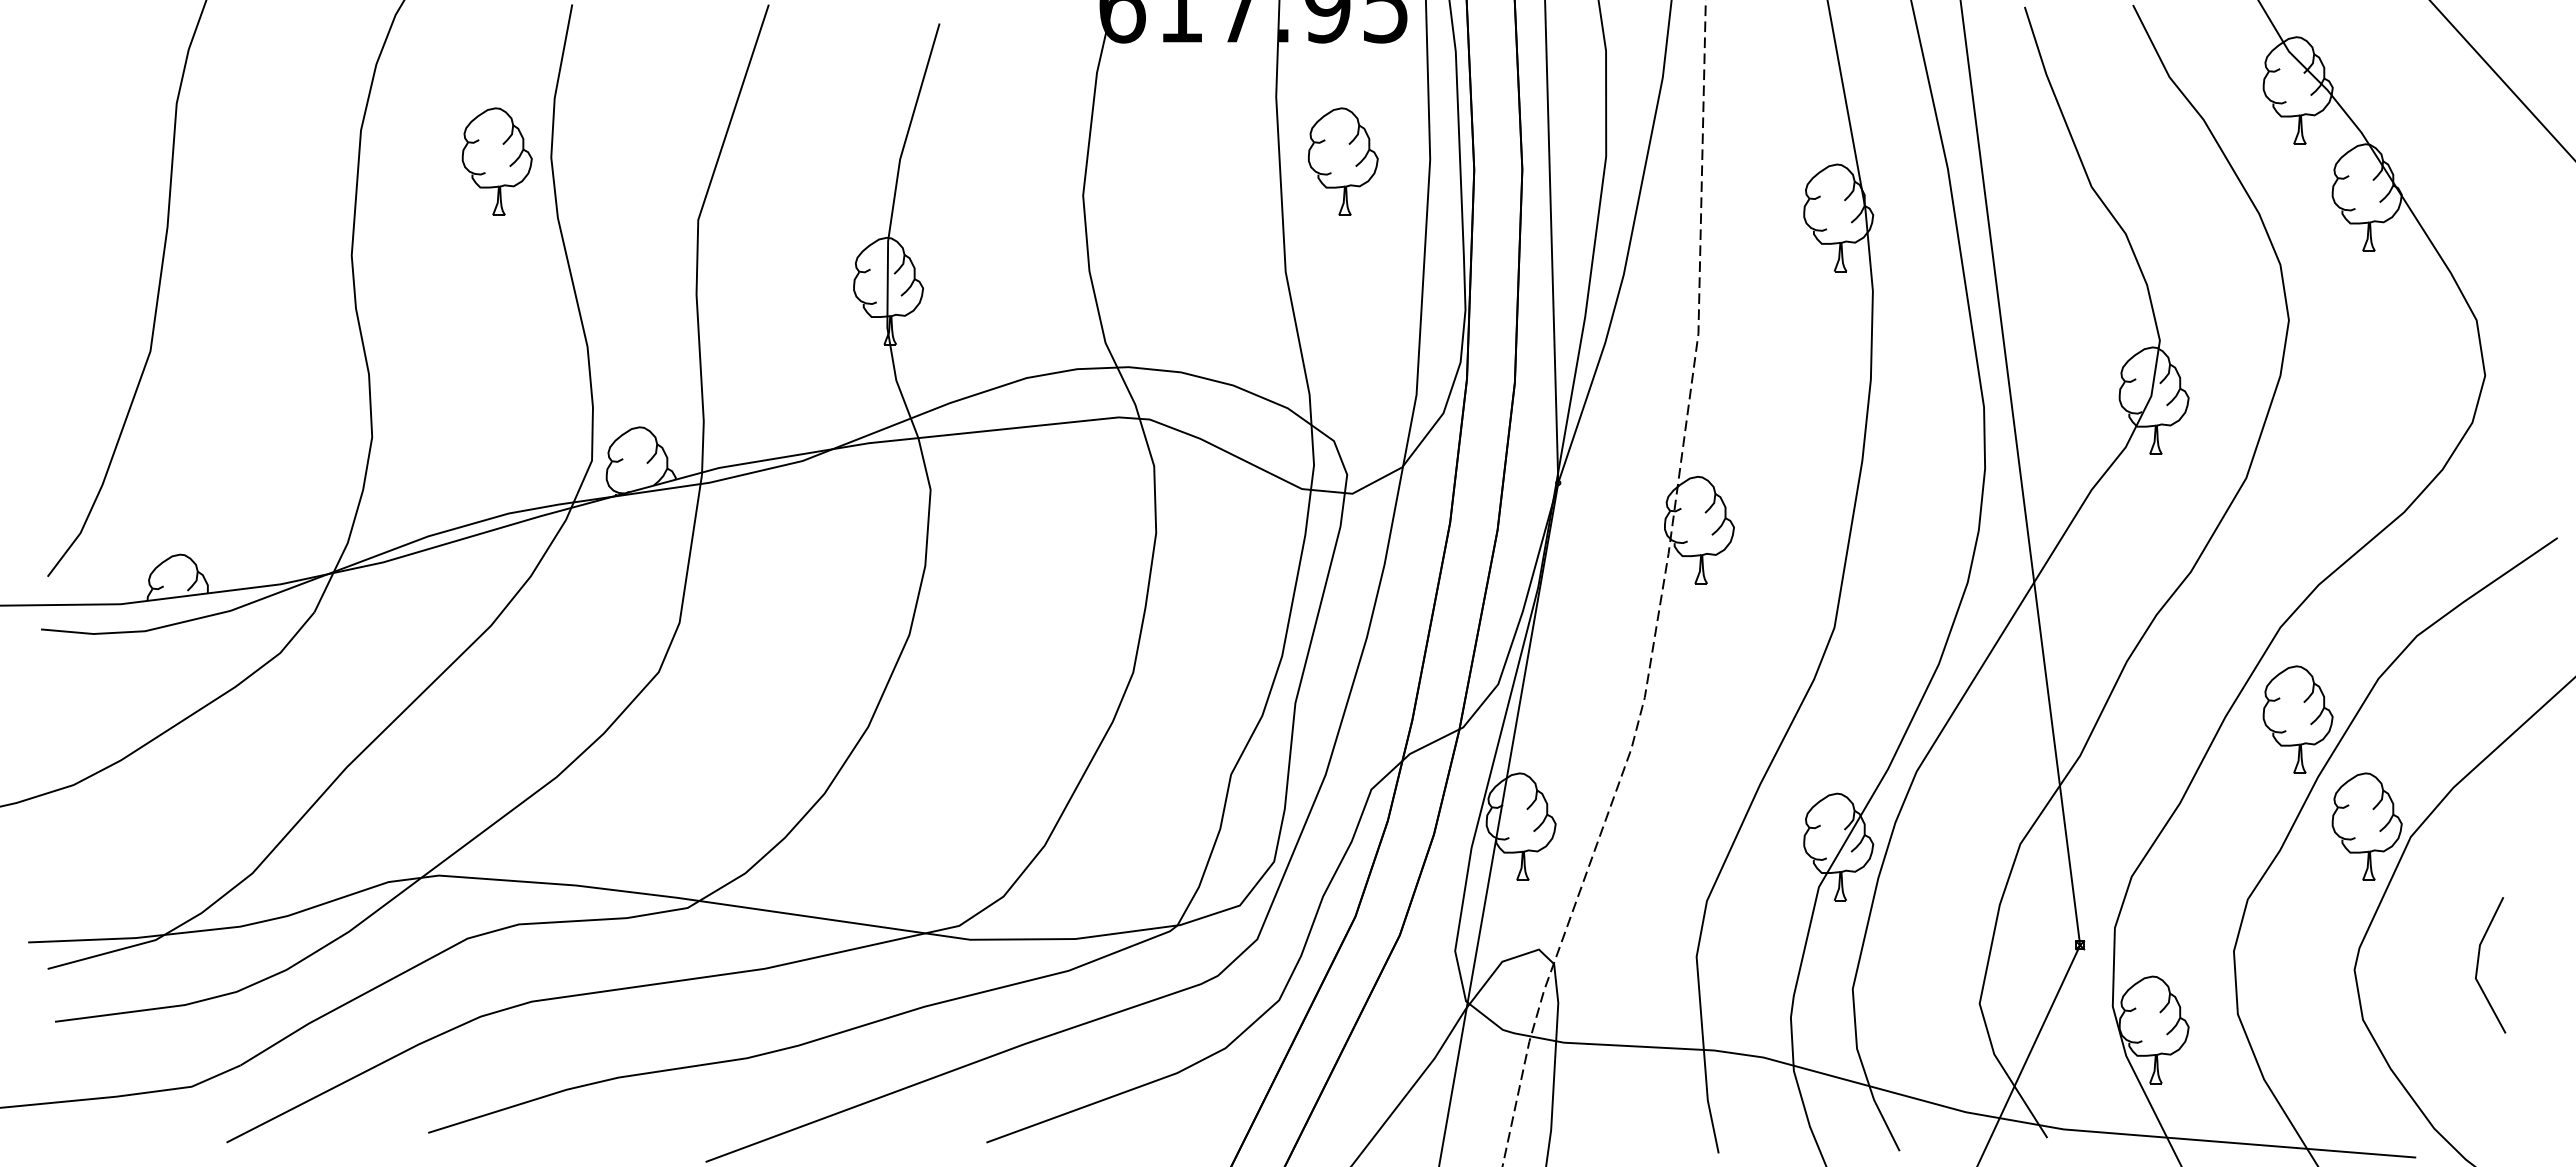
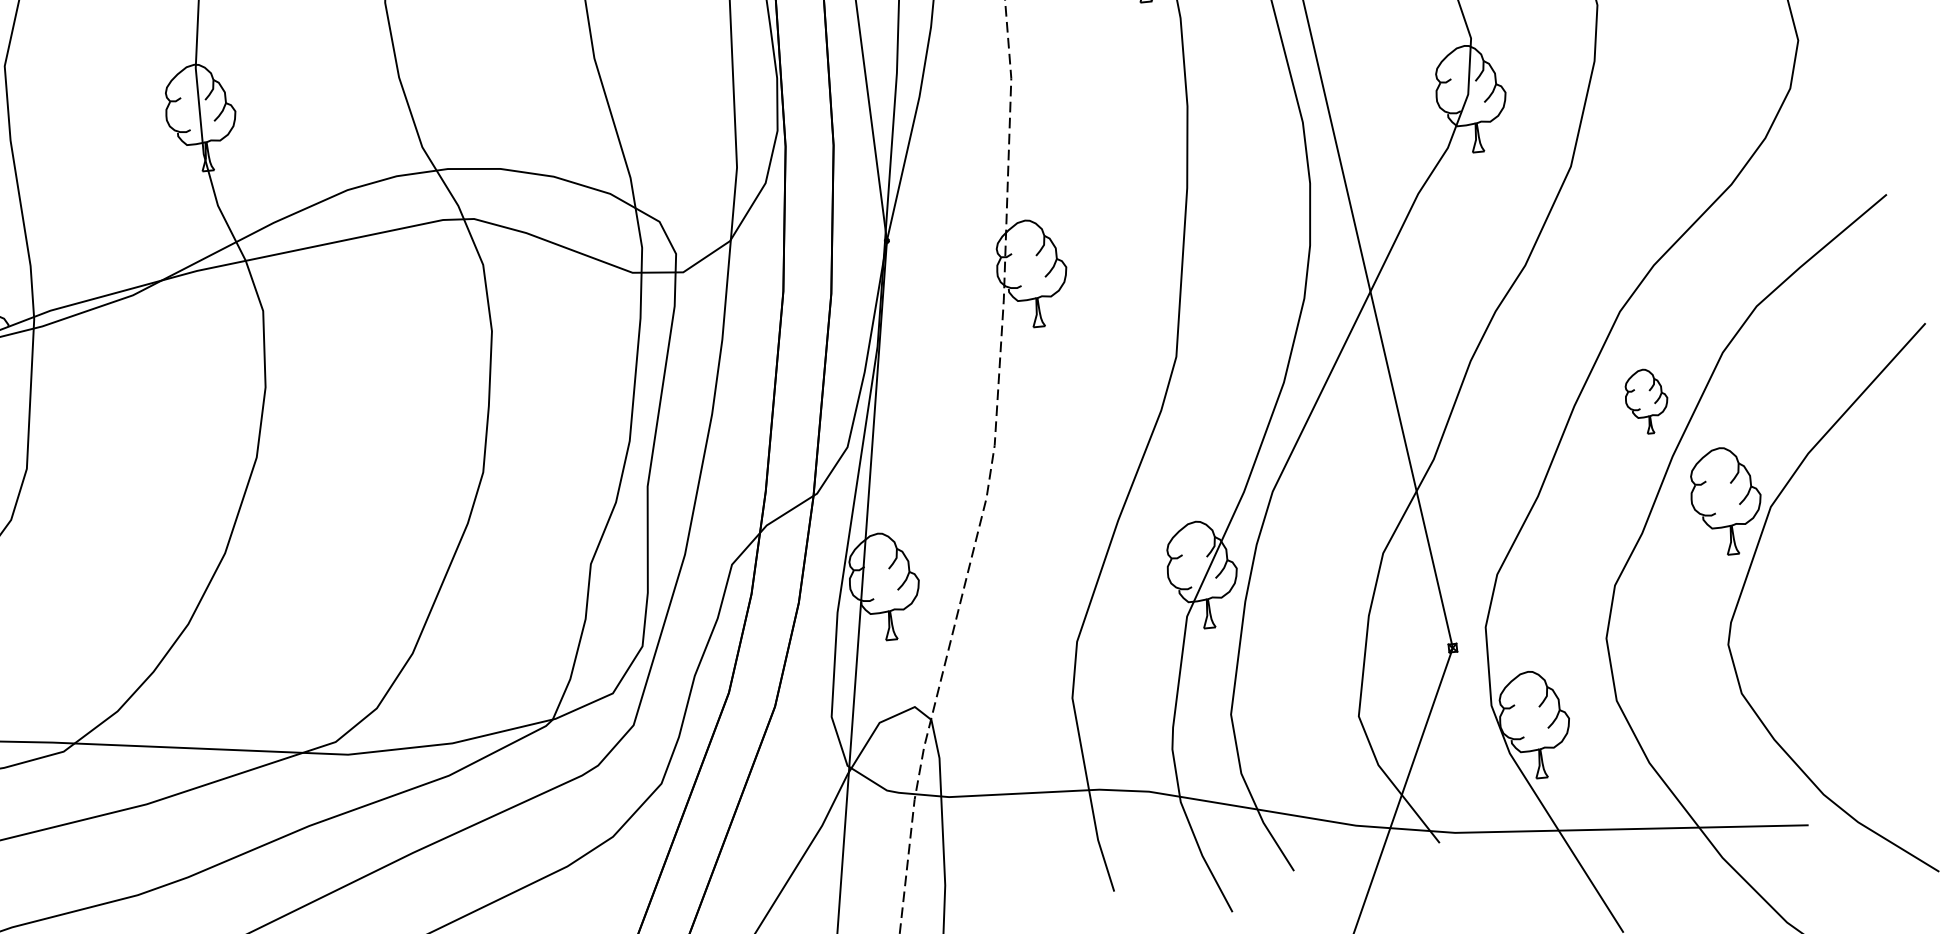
part: (2297, 719) -> (1646, 401), size x0.6
line: (2478, 965) -> (1851, 627), removed

